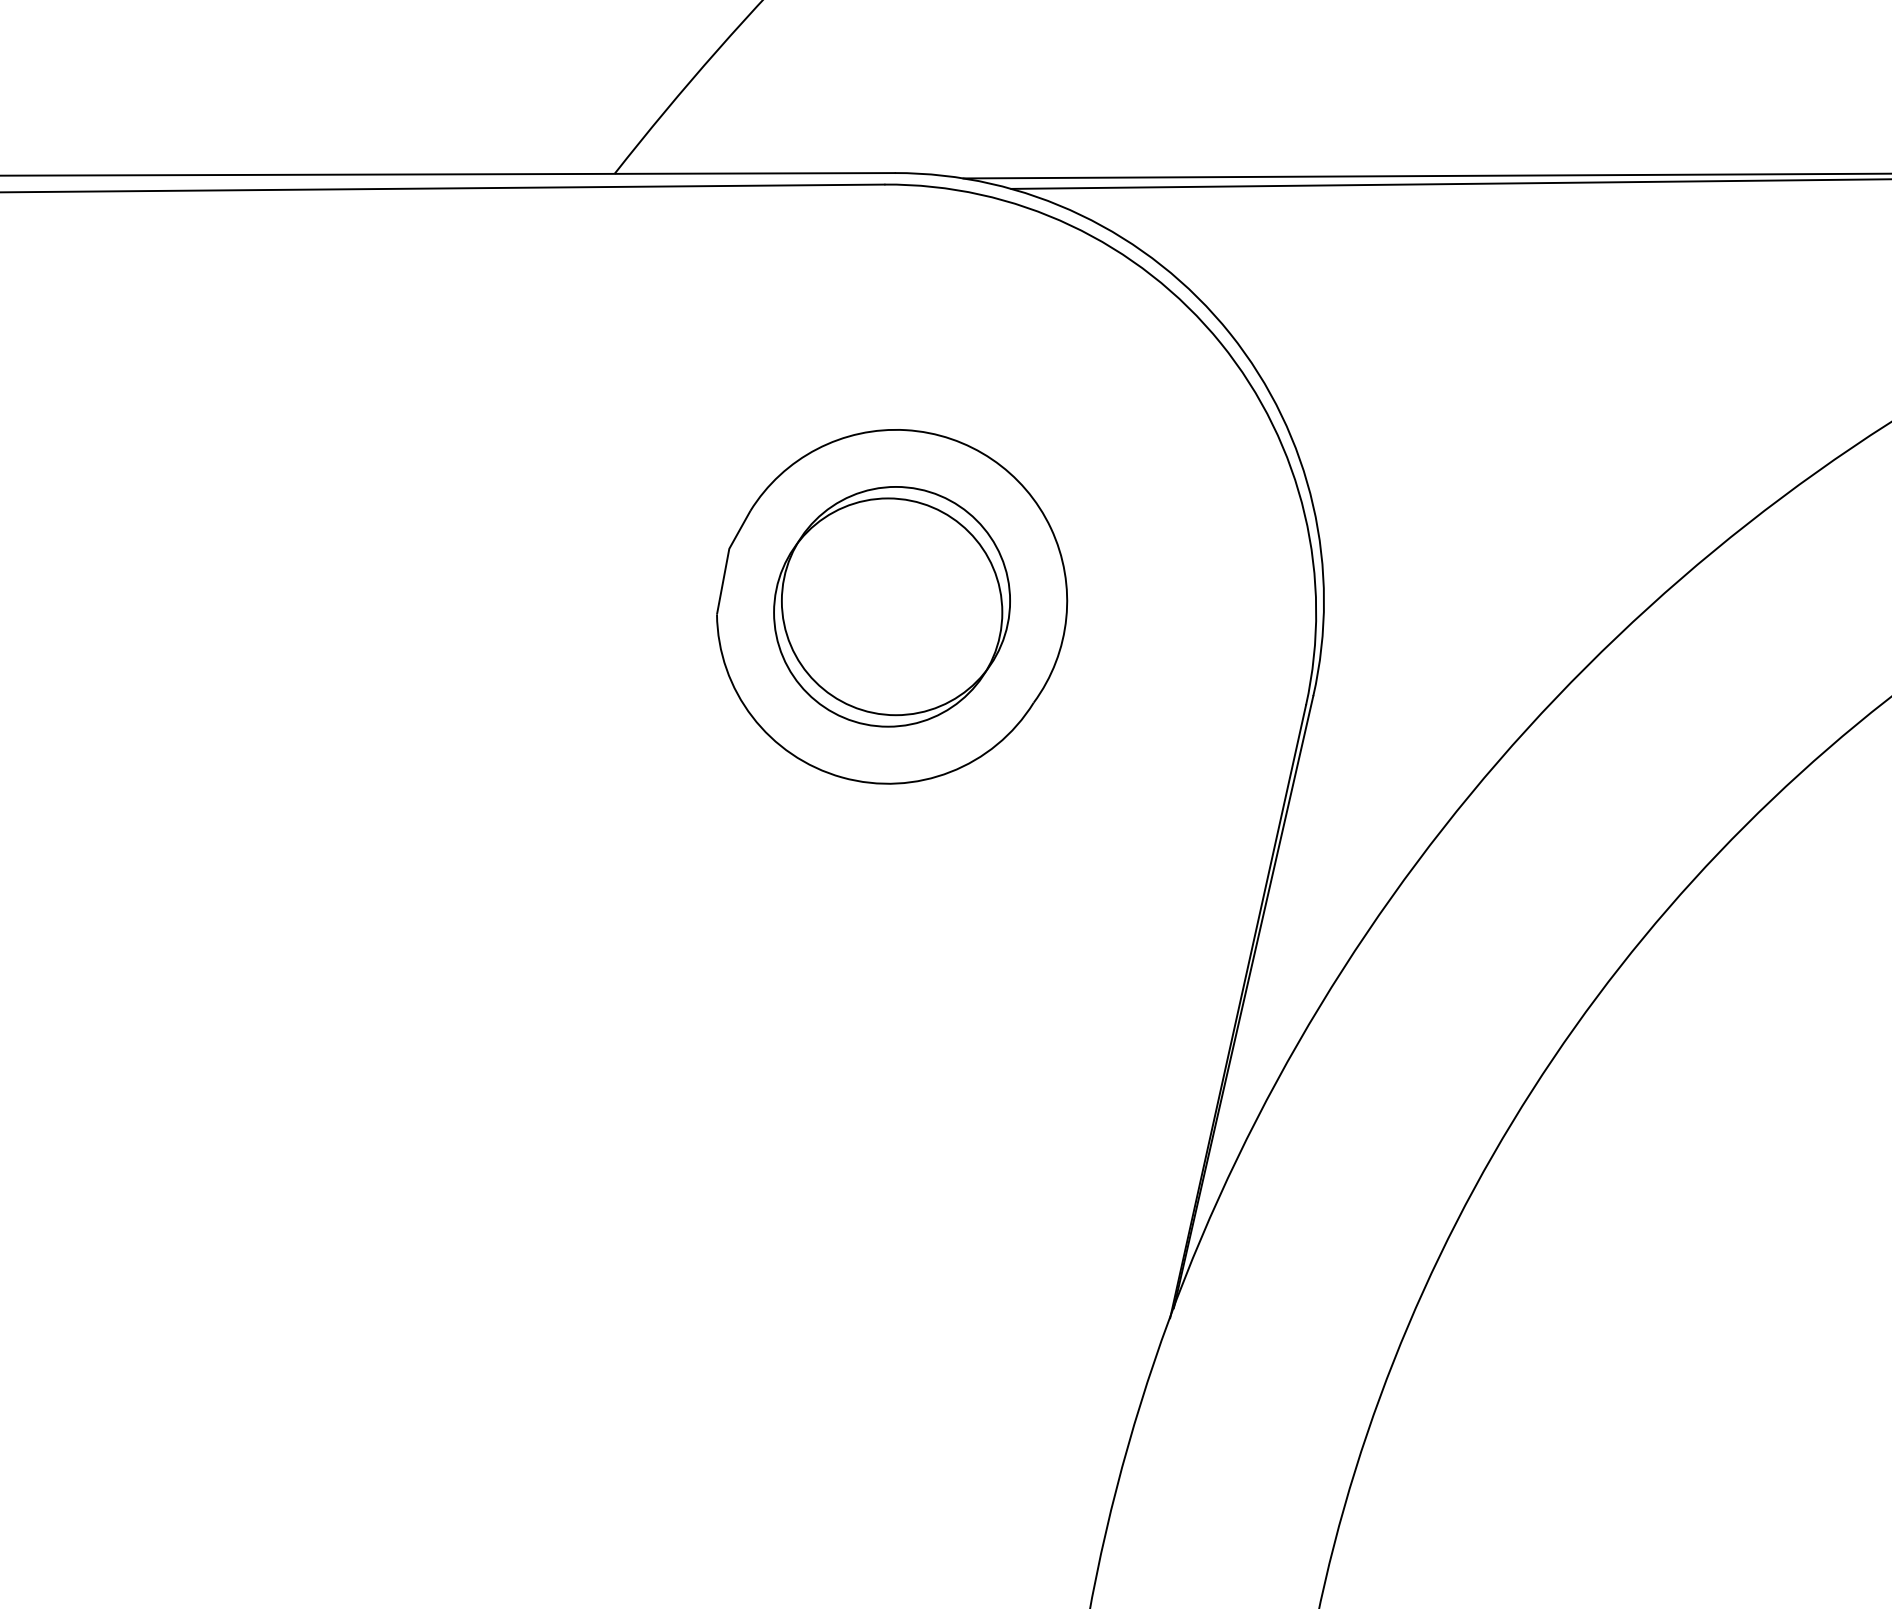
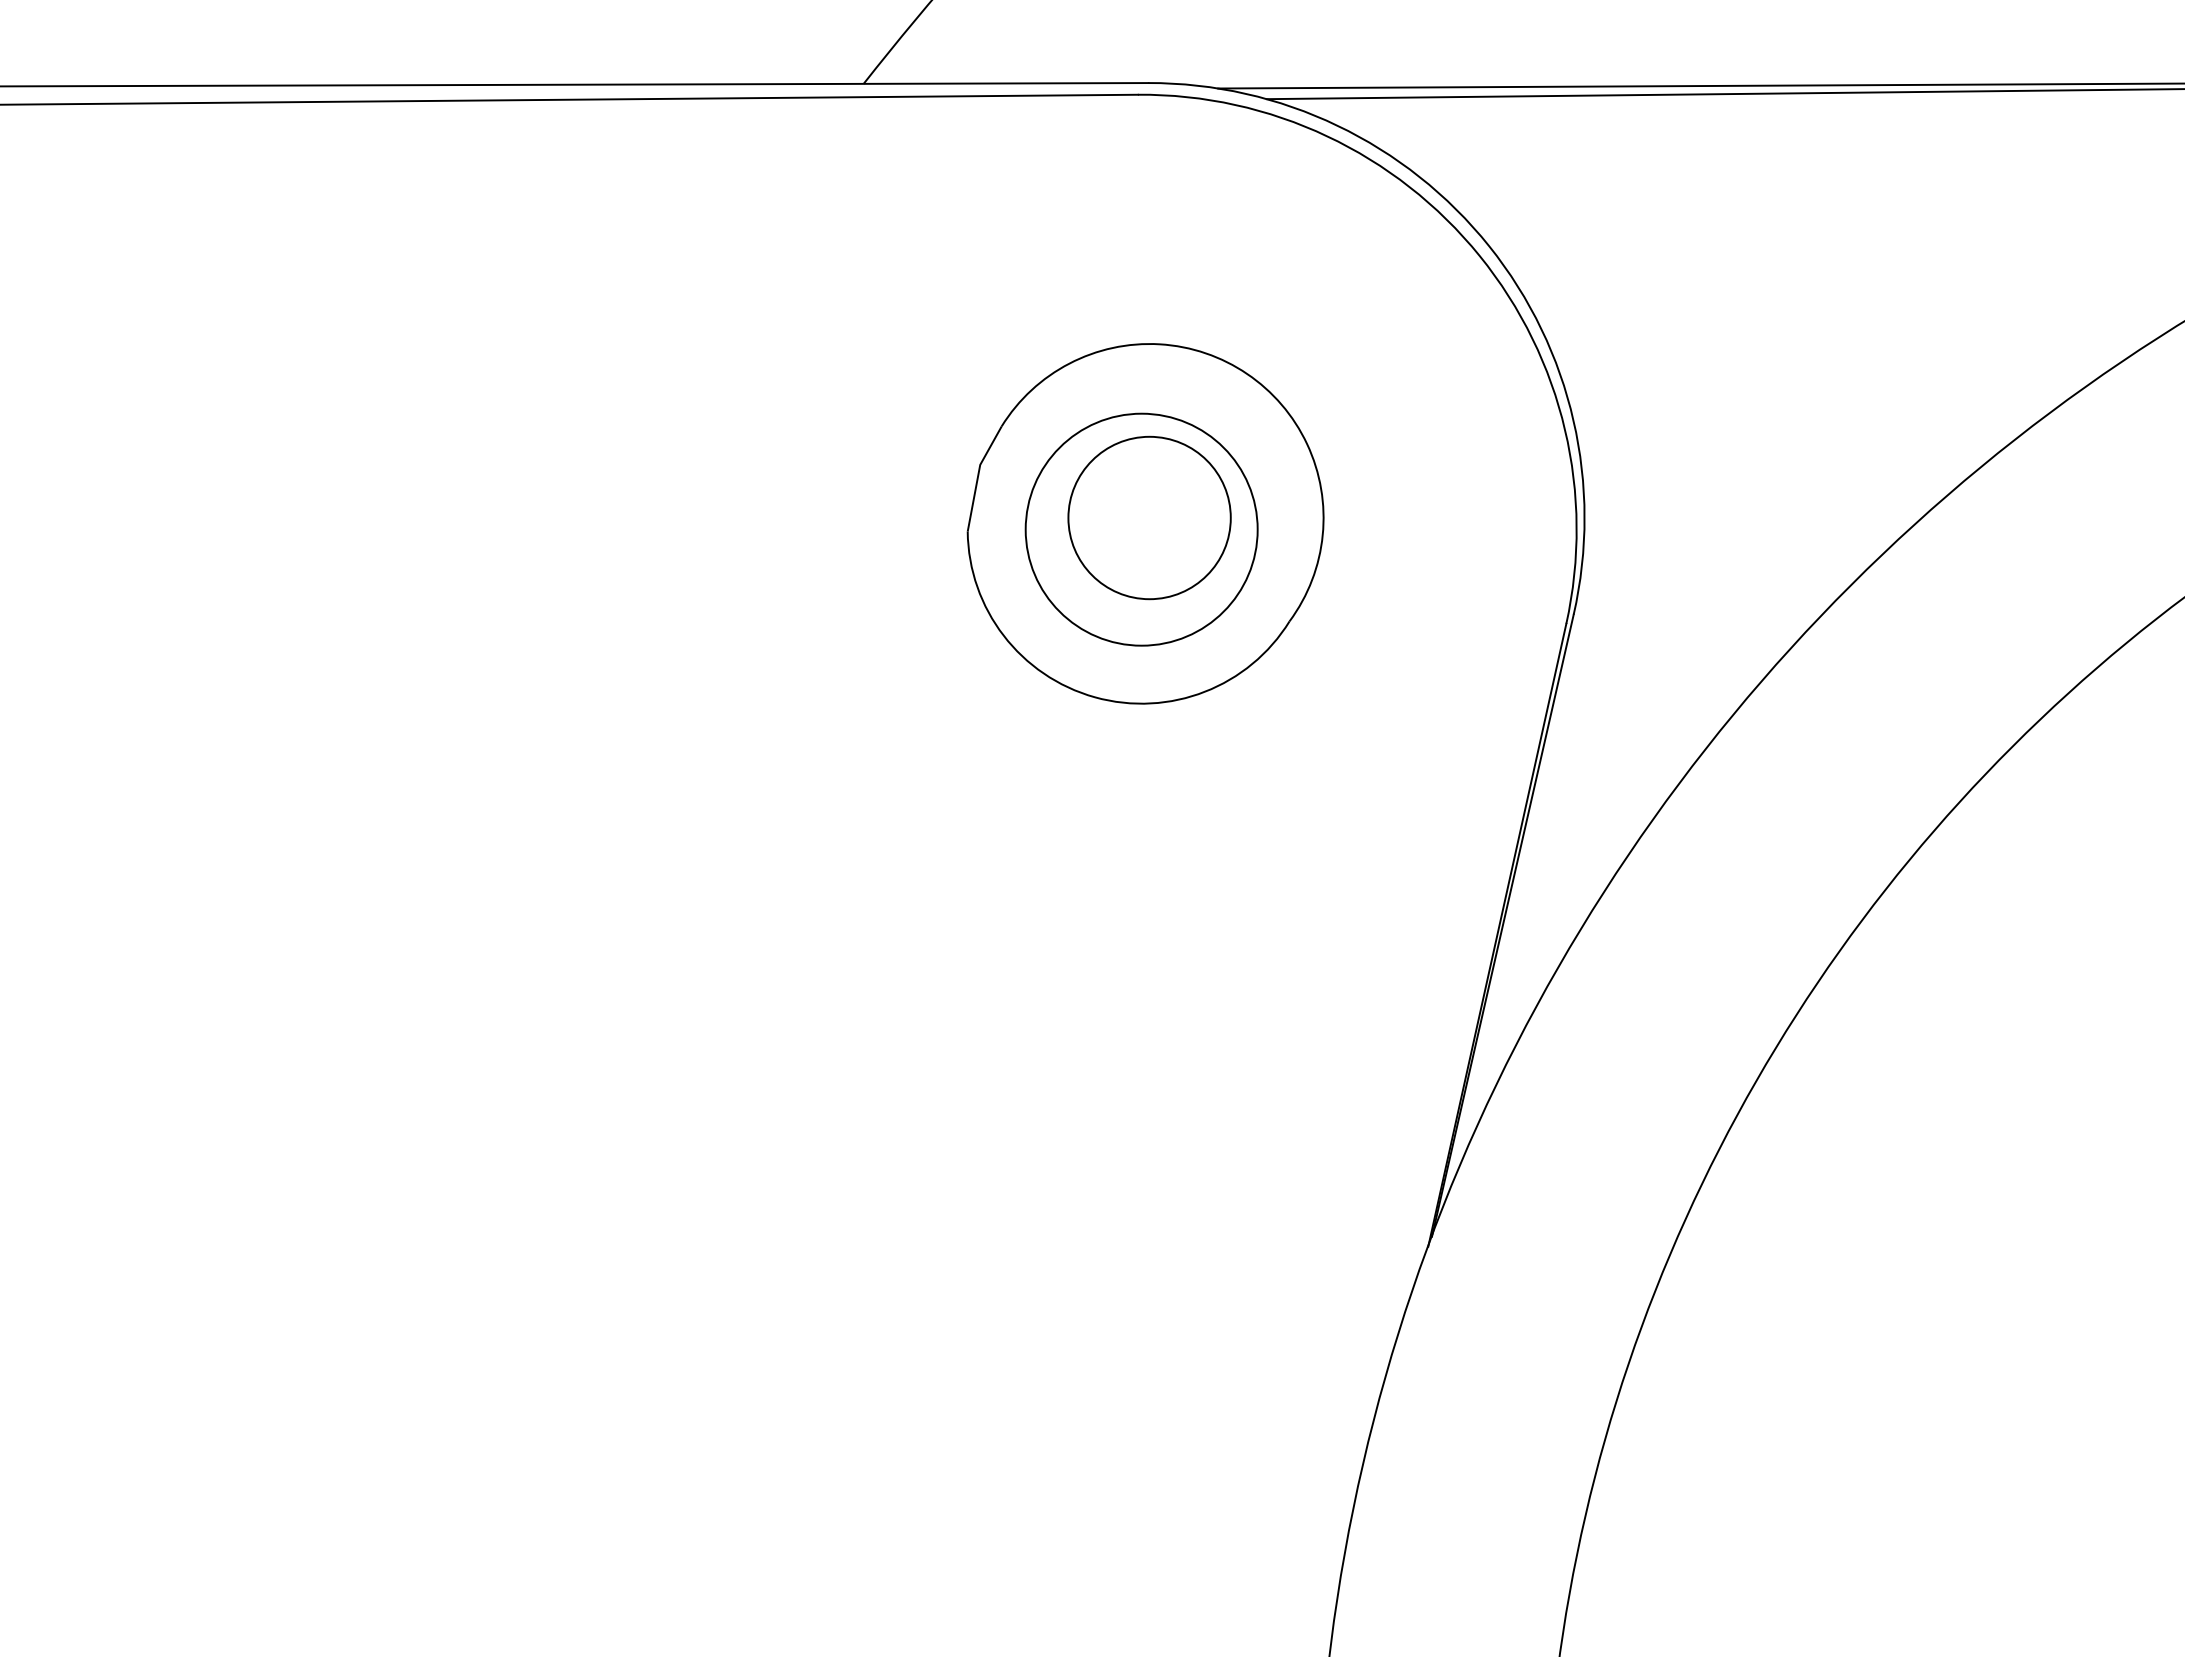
circle: (895, 601) -> (1149, 518), size x0.7

